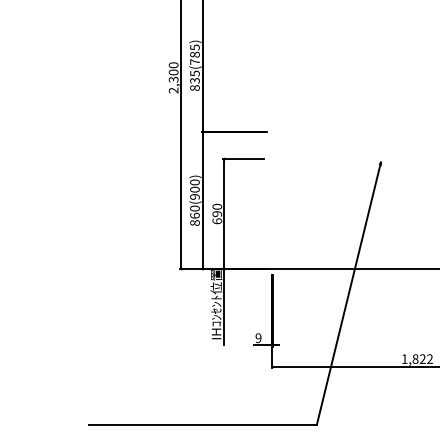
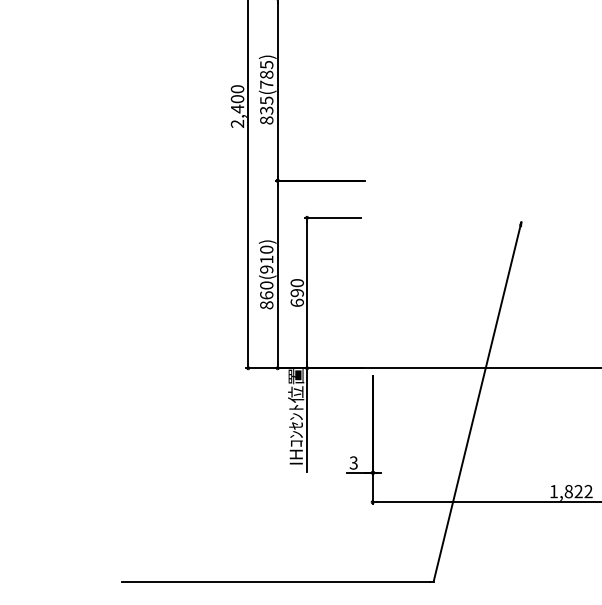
text: (173, 79) -> (237, 108), 2,300 -> 2,400
text: (194, 189) -> (266, 259), 860(900) -> 860(910)
text: (258, 337) -> (353, 462), 9 -> 3

